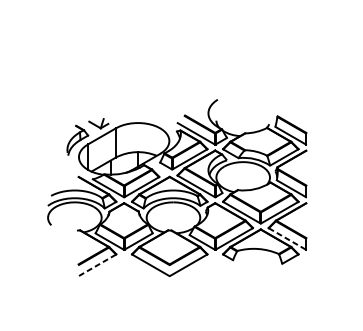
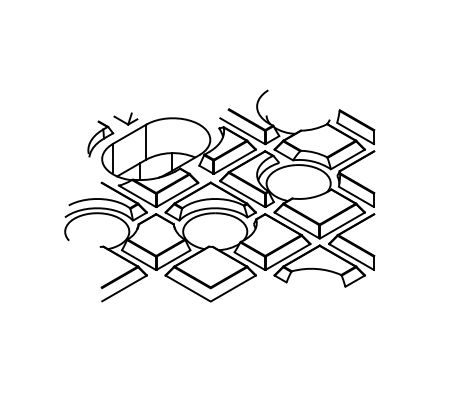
line: (287, 239) -> (351, 257), dashed -> solid
line: (97, 265) -> (124, 288), dashed -> solid

